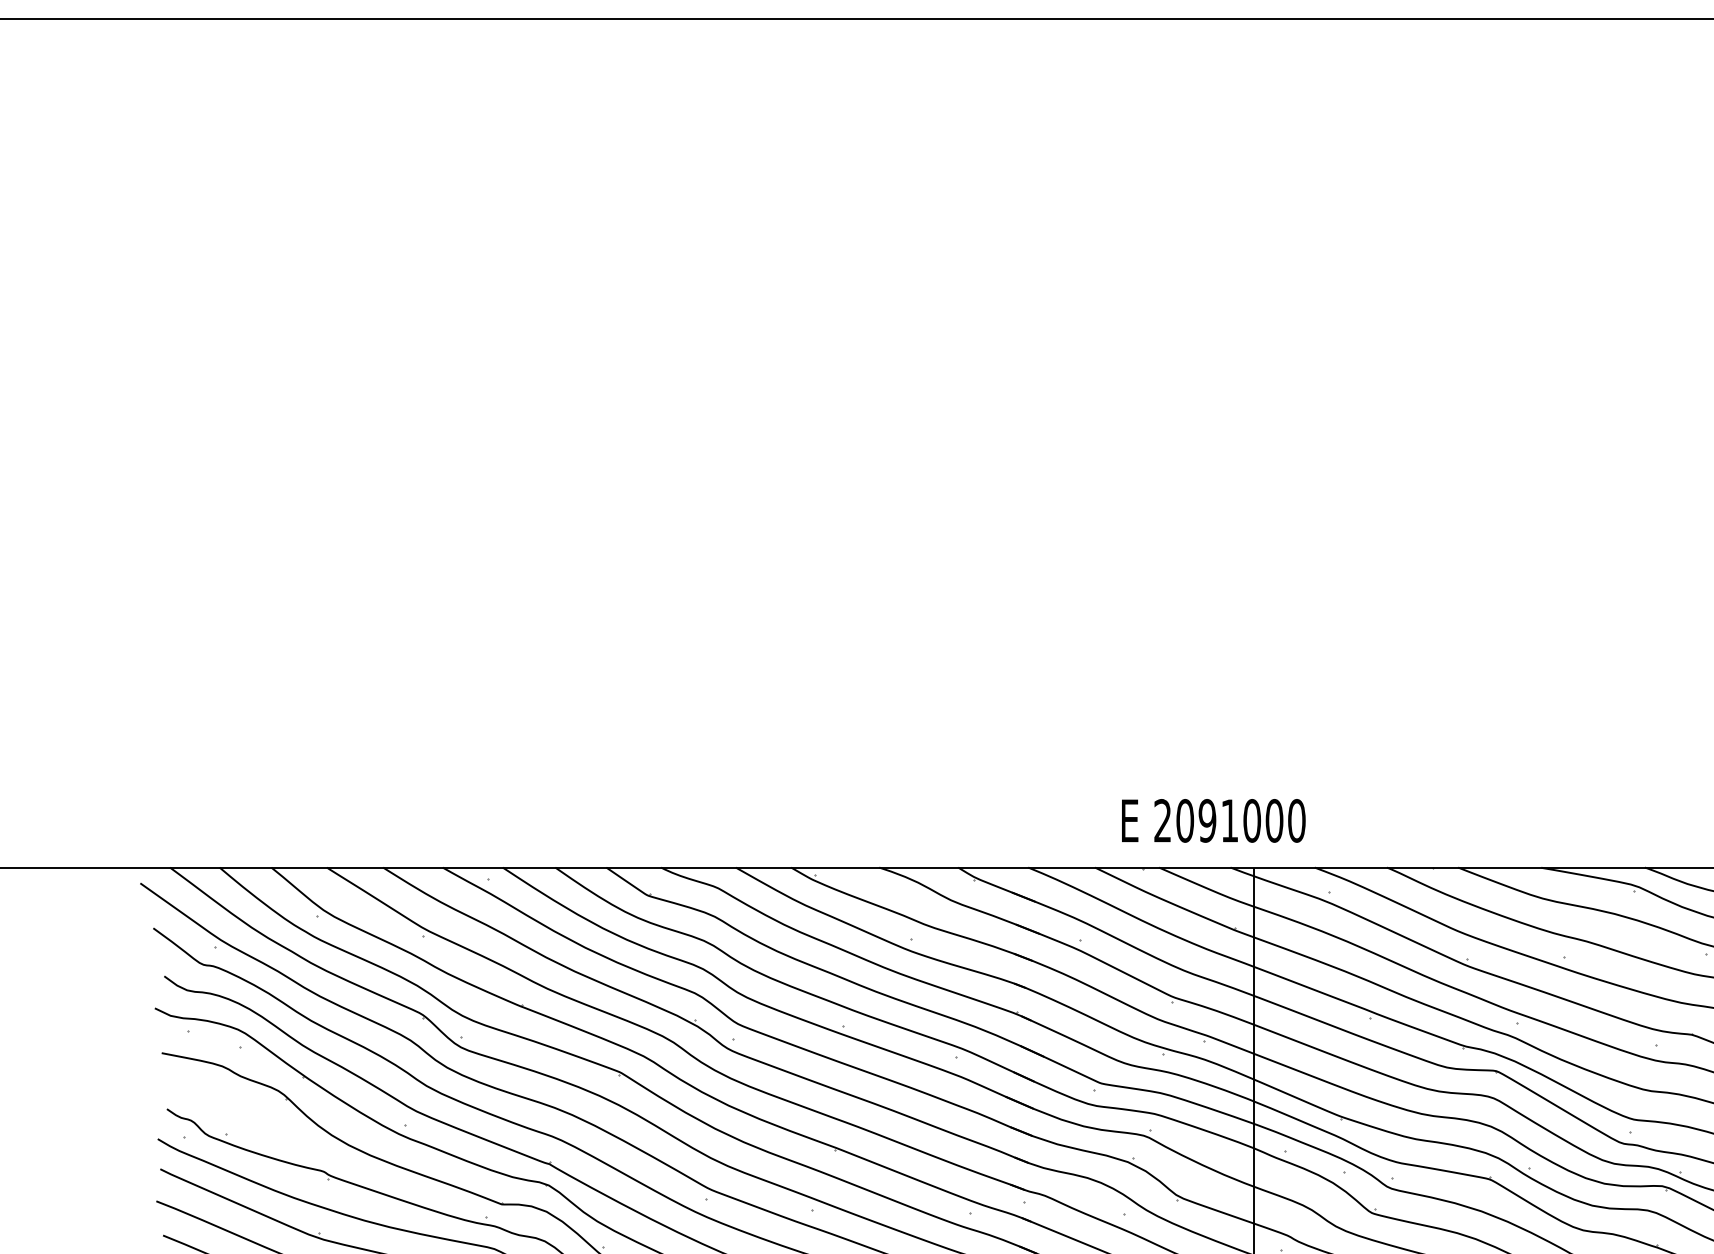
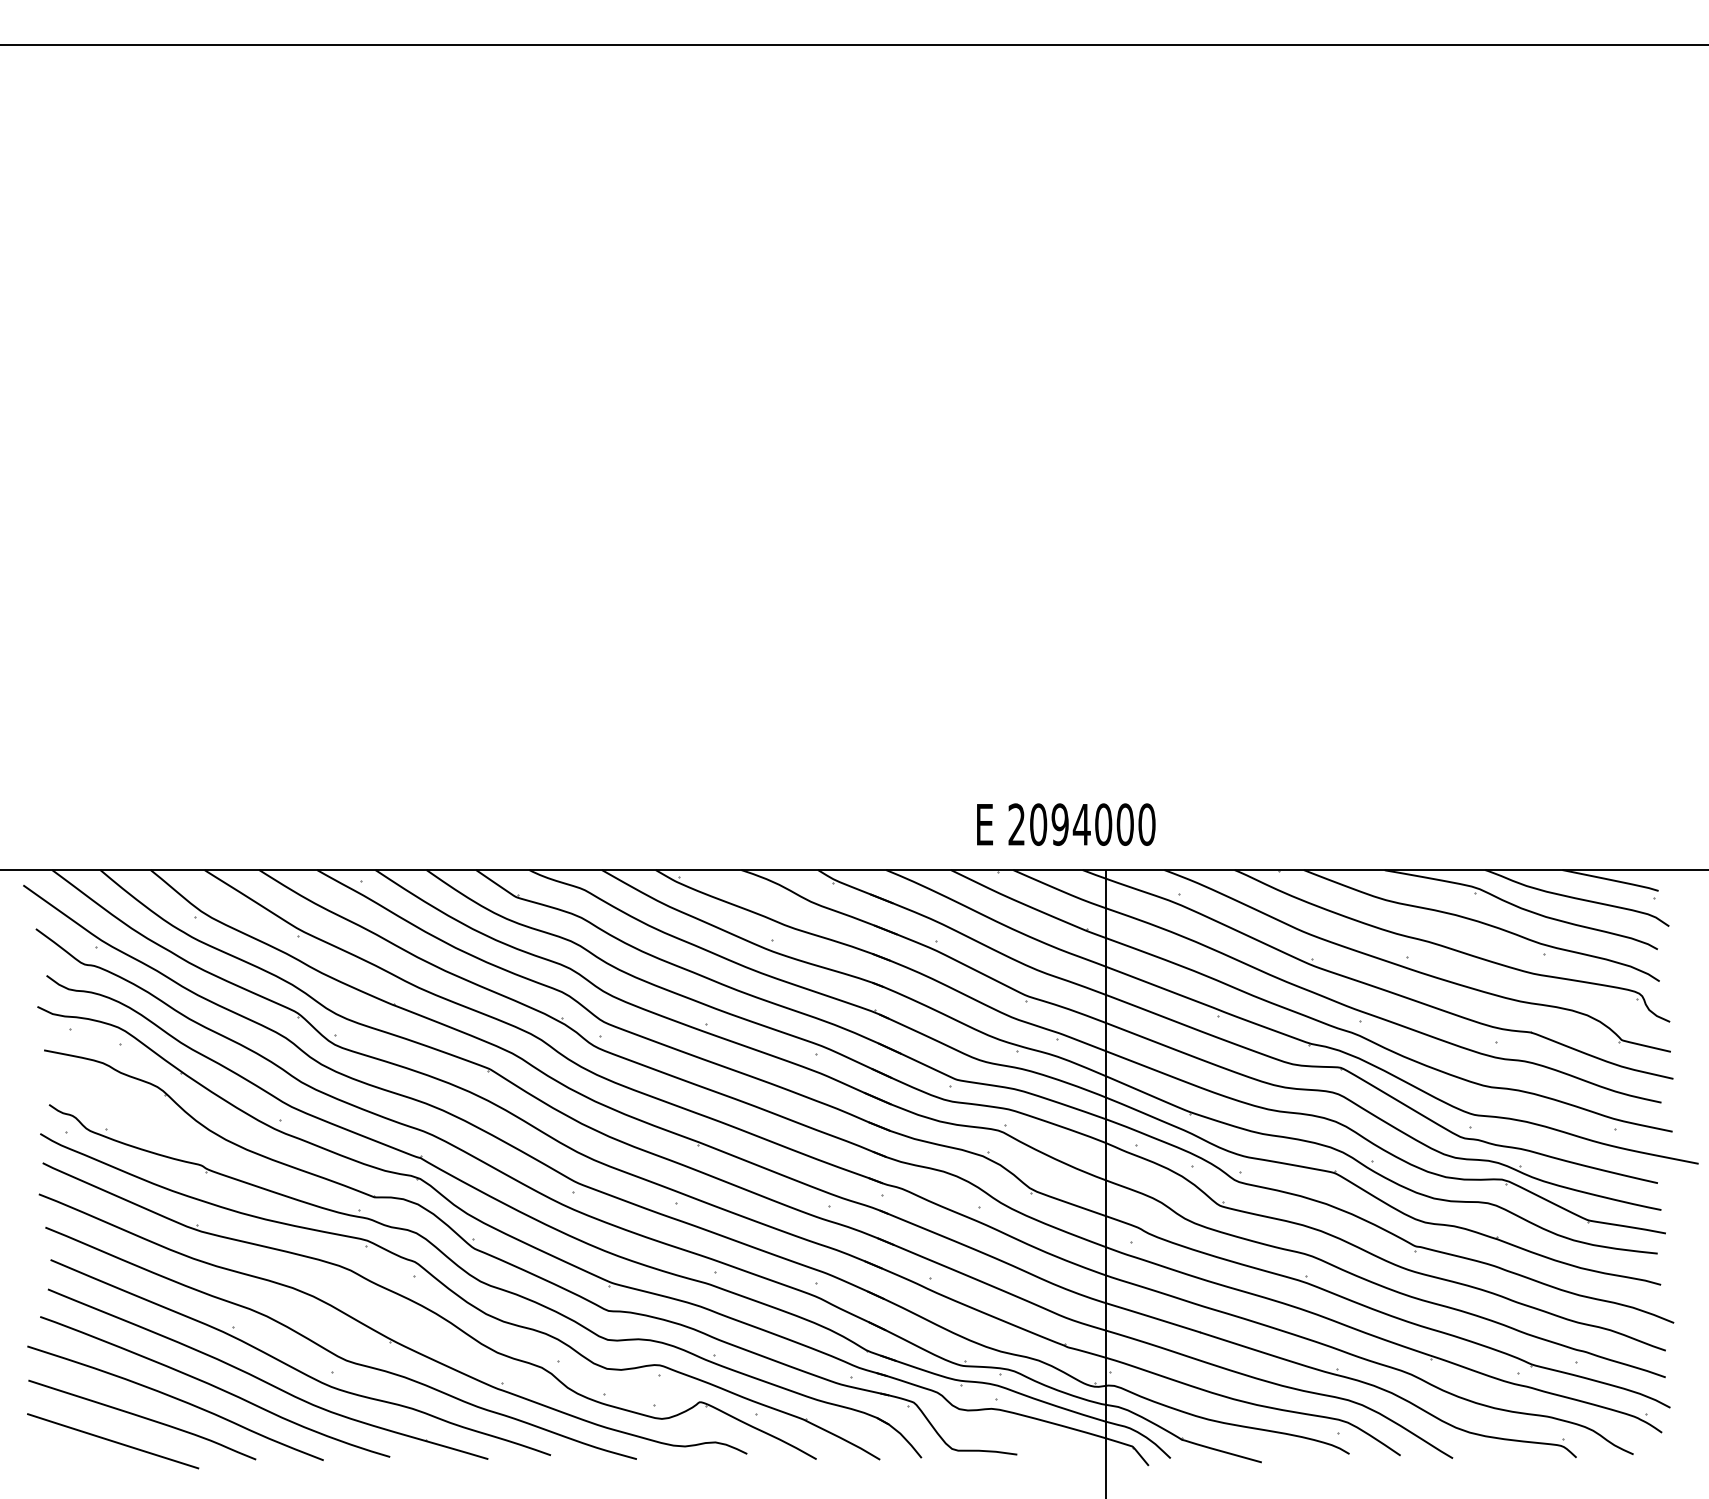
text: (1229, 820) -> (1081, 824), 2091000 -> 2094000

